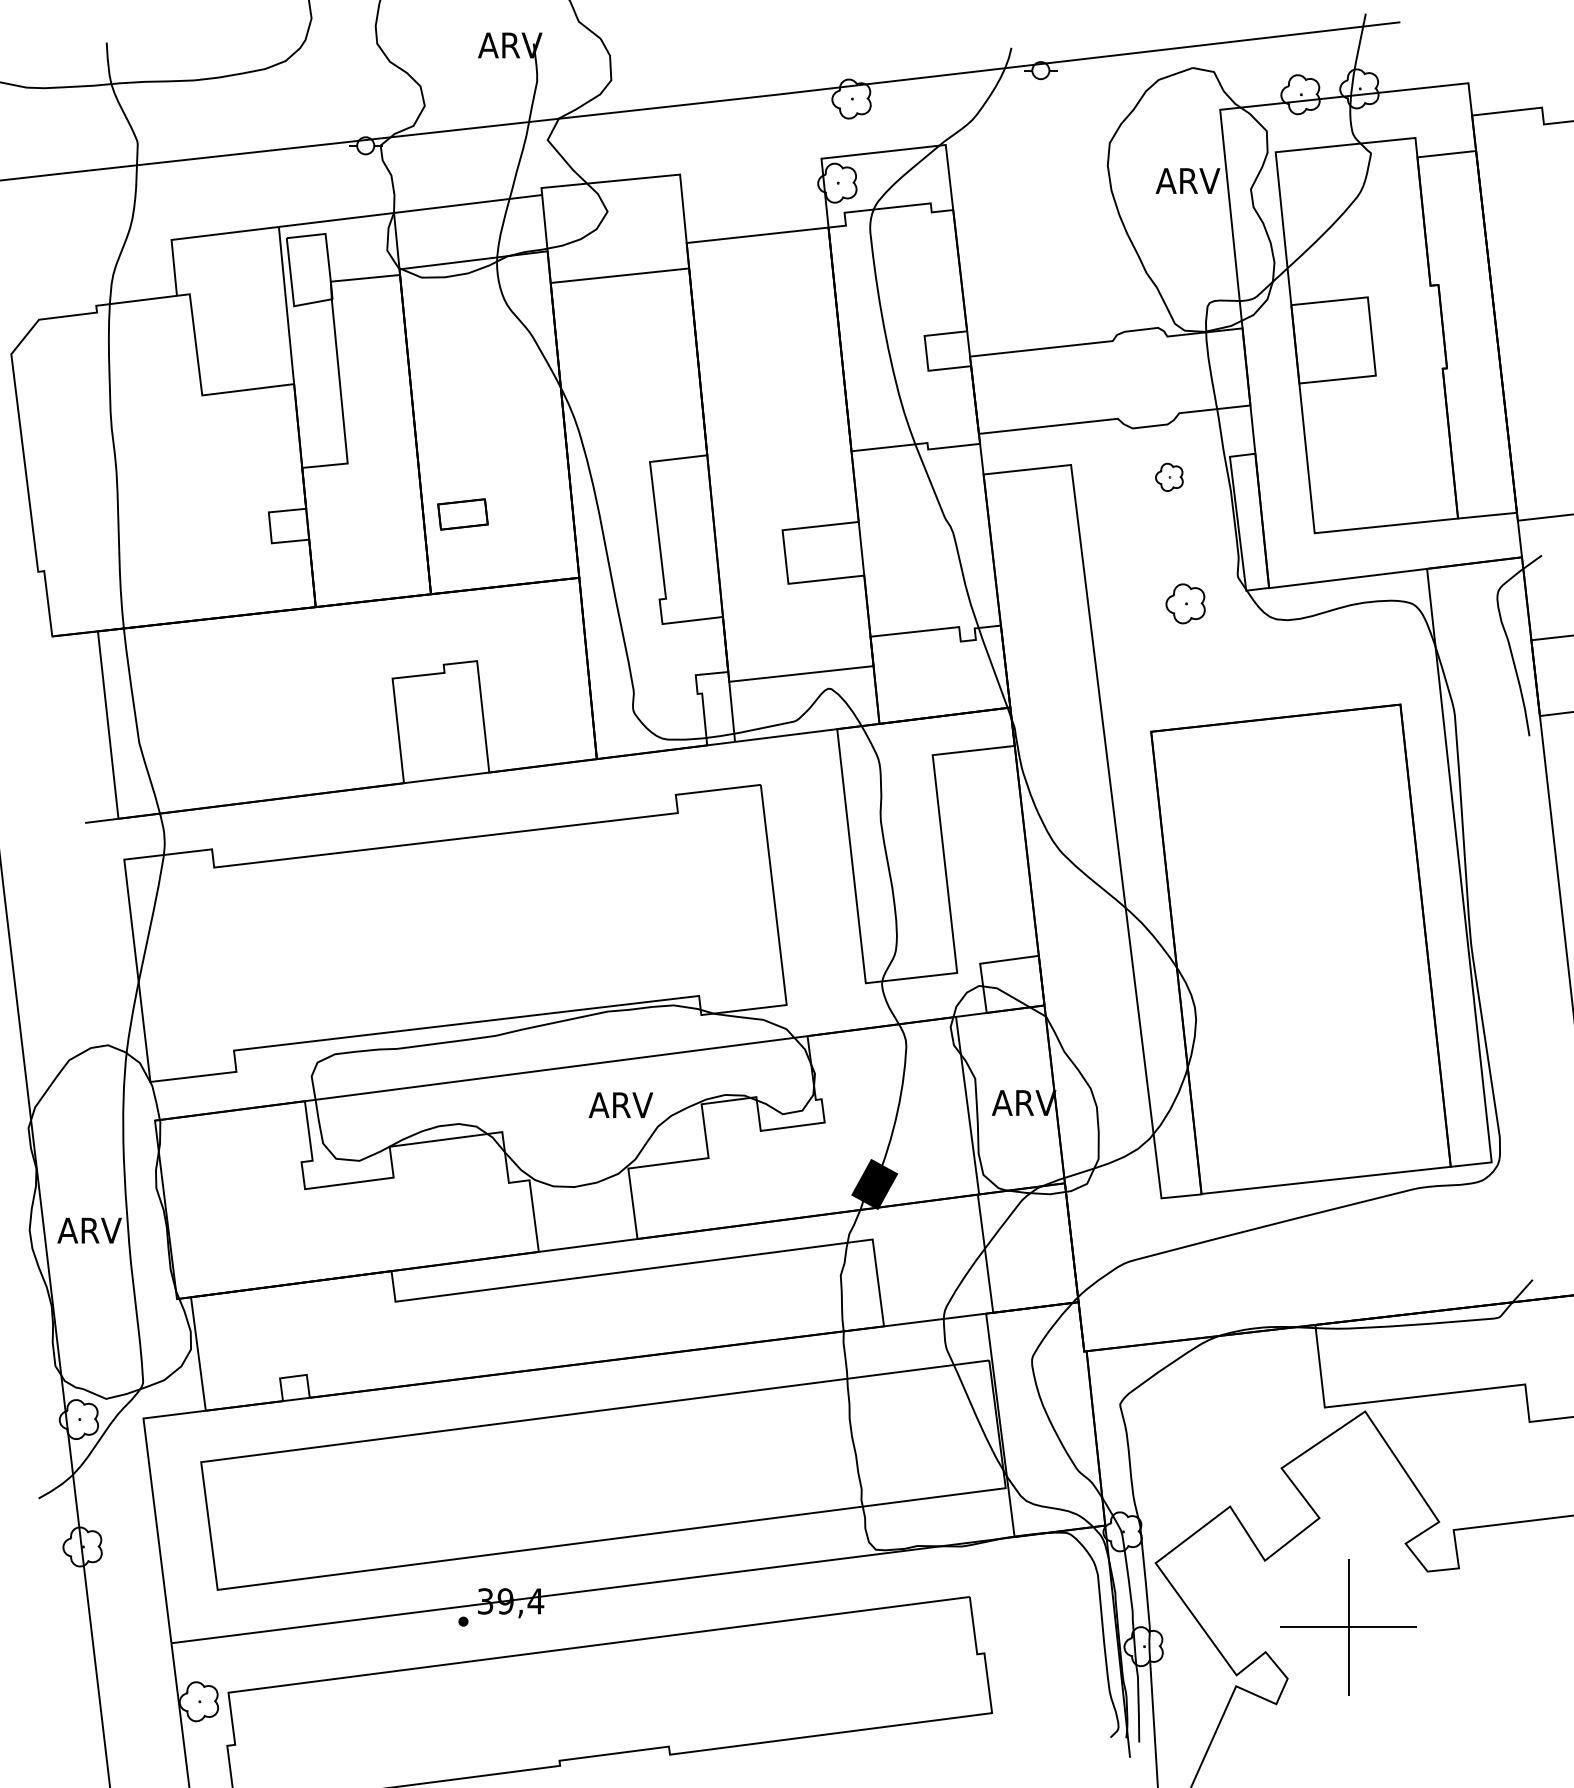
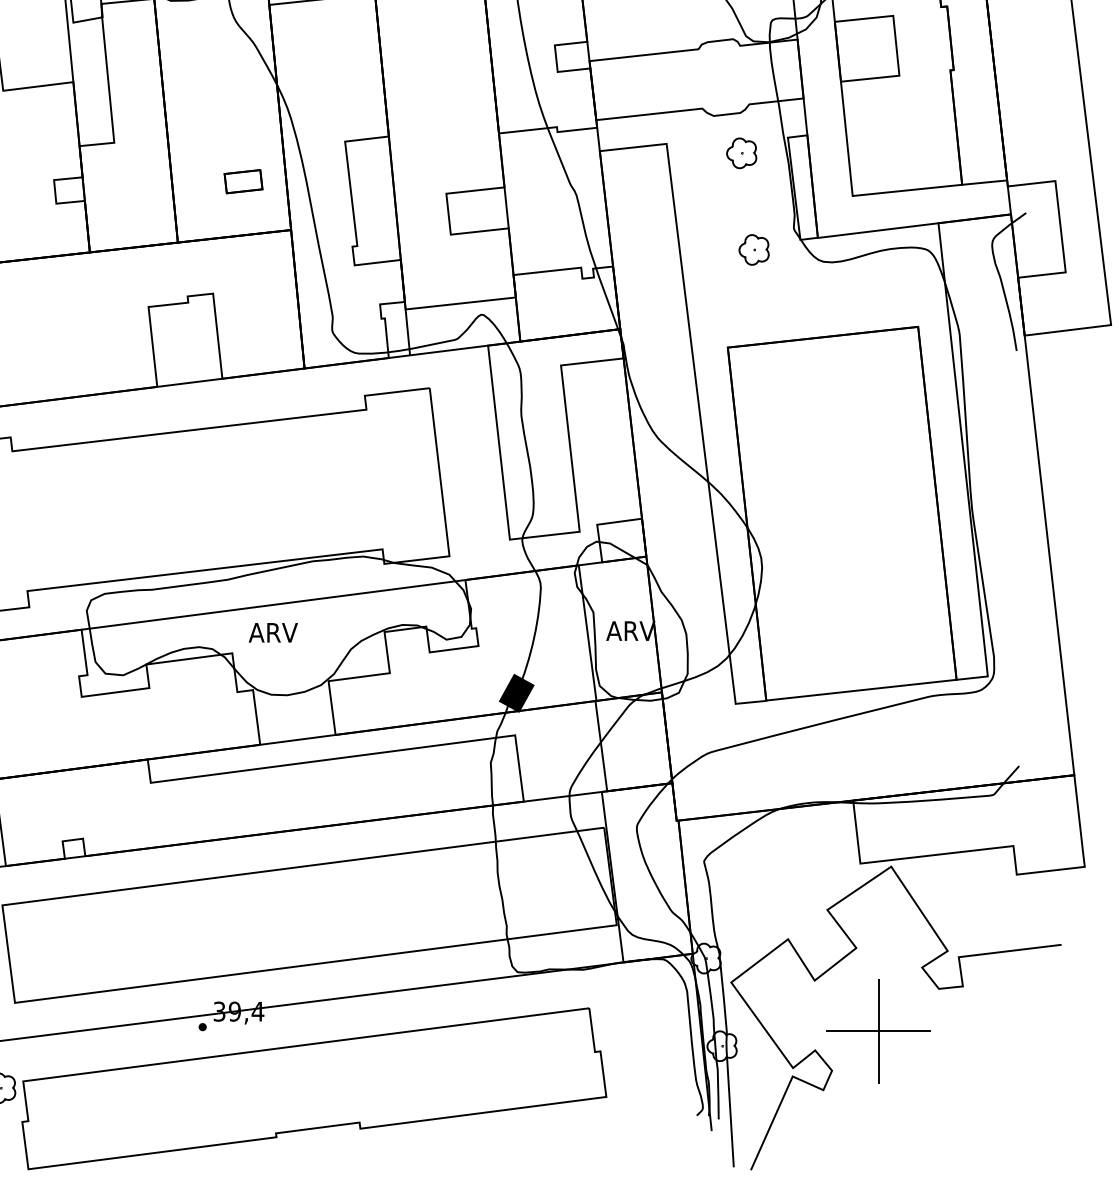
part: (1169, 477) -> (741, 153), size x1.43
part: (462, 514) -> (243, 181), moved
text: (620, 1104) -> (272, 632), moved

